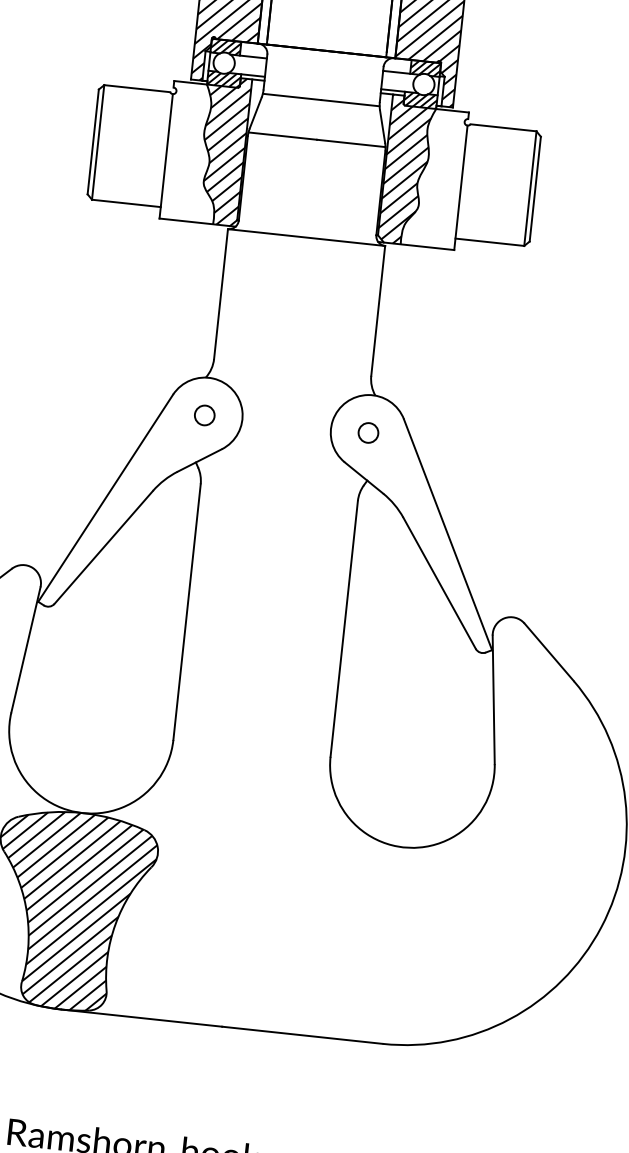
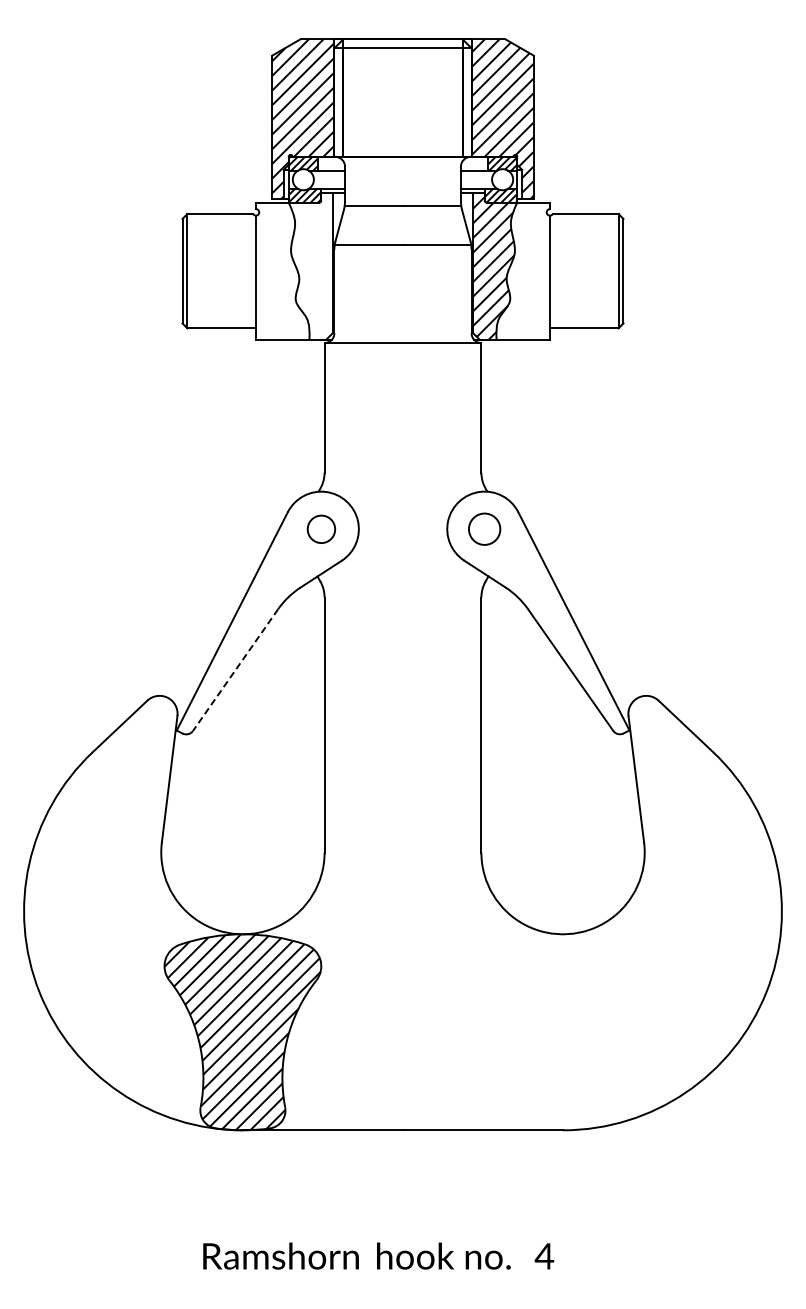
hatch: (223, 150) -> (311, 265), removed
circle: (204, 414) -> (320, 528), size x1.4
circle: (368, 433) -> (484, 529), size x1.6
line: (103, 547) -> (235, 670), solid -> dashed

